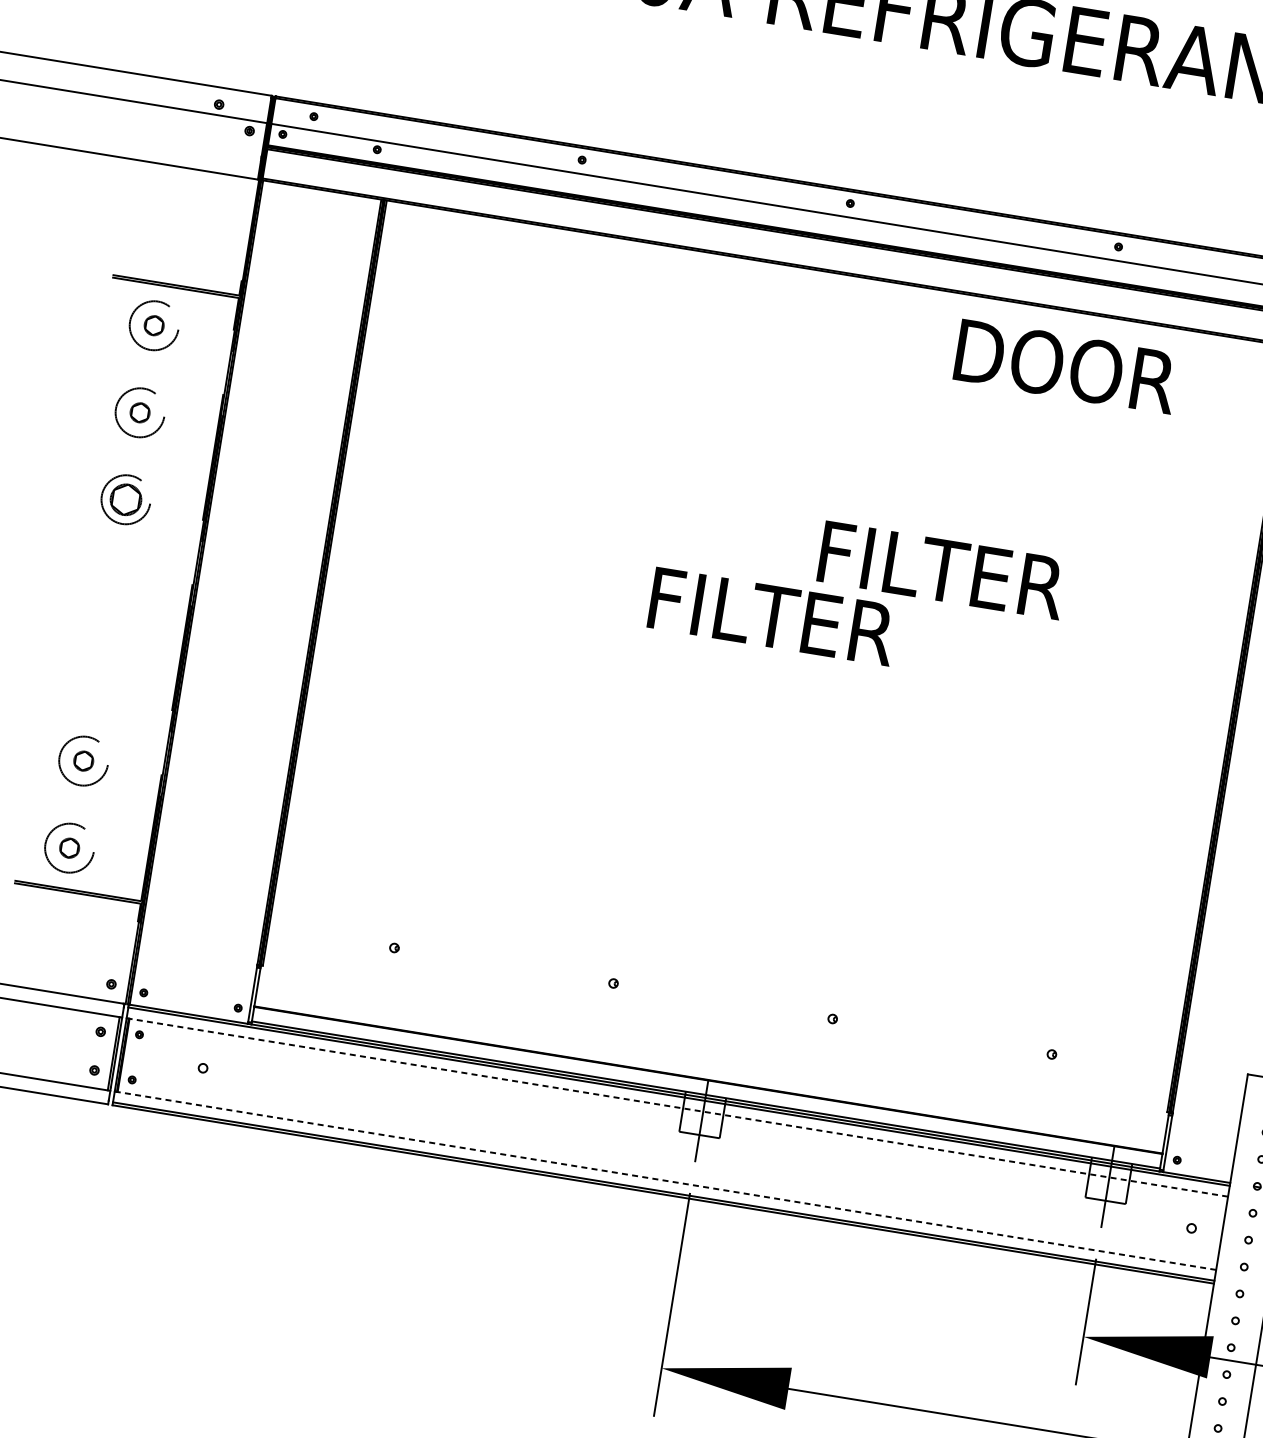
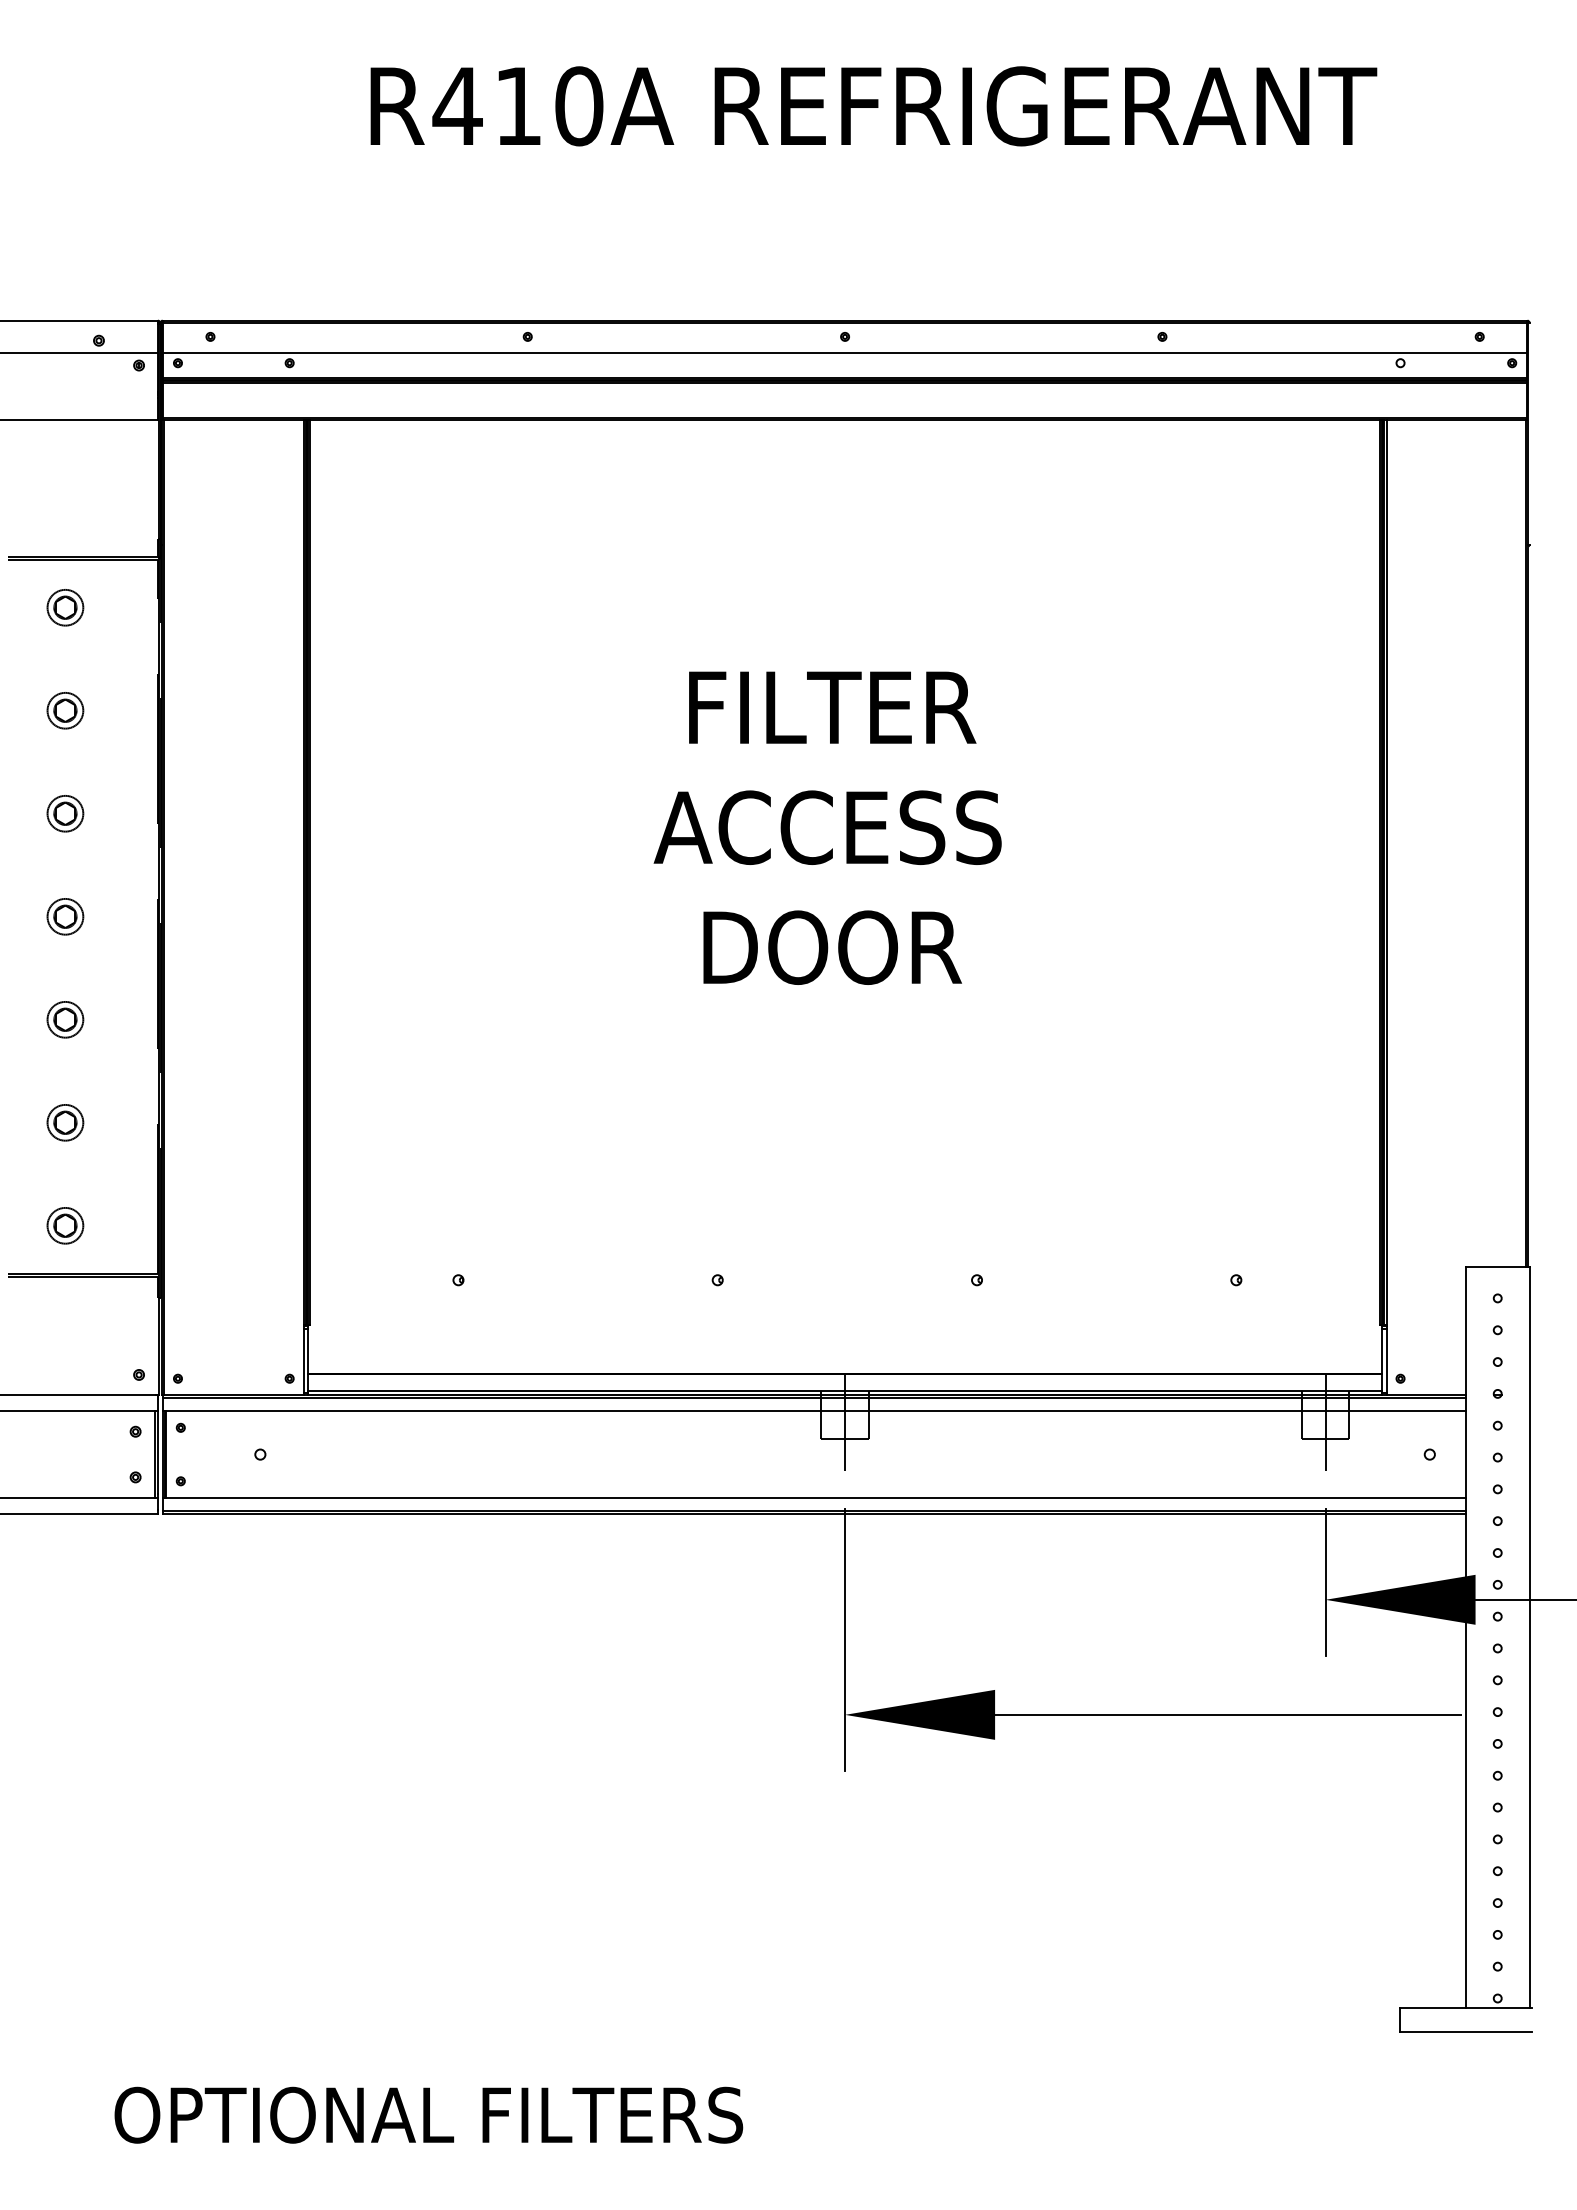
circle: (154, 325) -> (65, 607), size x0.62
text: (1066, 366) -> (832, 947), moved
circle: (140, 412) -> (65, 710), size x0.62
part: (126, 499) -> (65, 813), size x0.62
text: (942, 570) -> (832, 707), moved
part: (112, 586) -> (65, 916), added
text: (768, 615) -> (827, 827), FILTER -> ACCESS
part: (97, 673) -> (65, 1019), added
circle: (83, 760) -> (65, 1122), size x0.62
circle: (69, 847) -> (65, 1225), size x0.62
line: (677, 1107) -> (814, 1411), dashed -> solid
line: (665, 1180) -> (814, 1497), dashed -> solid

